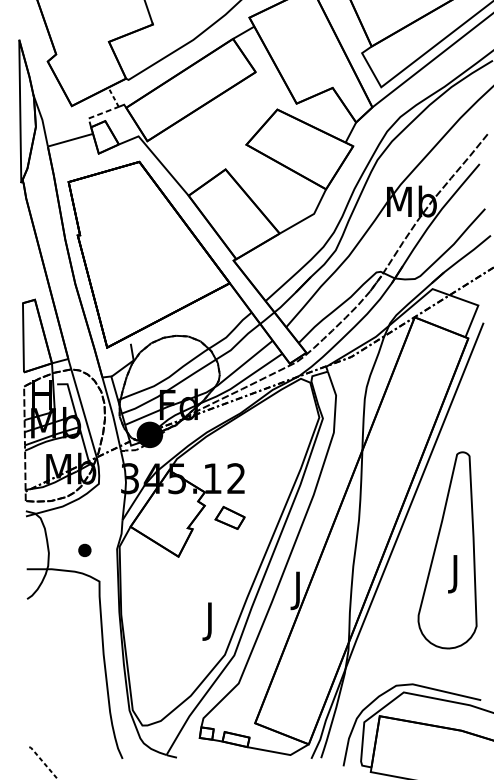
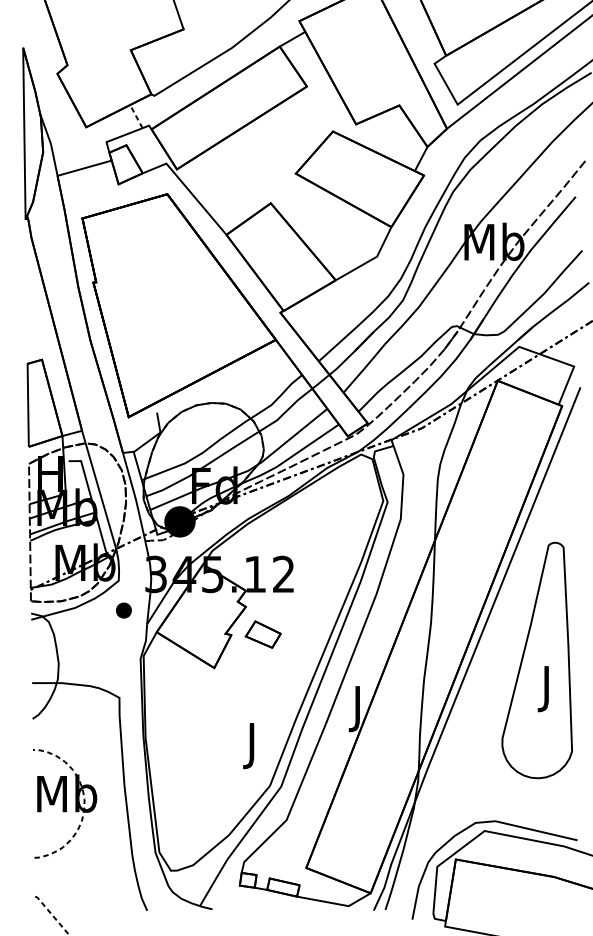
line: (99, 114) -> (119, 137), dashed -> solid
part: (229, 517) -> (262, 634), moved
part: (84, 550) -> (123, 610), moved
part: (54, 669) -> (65, 803), added

